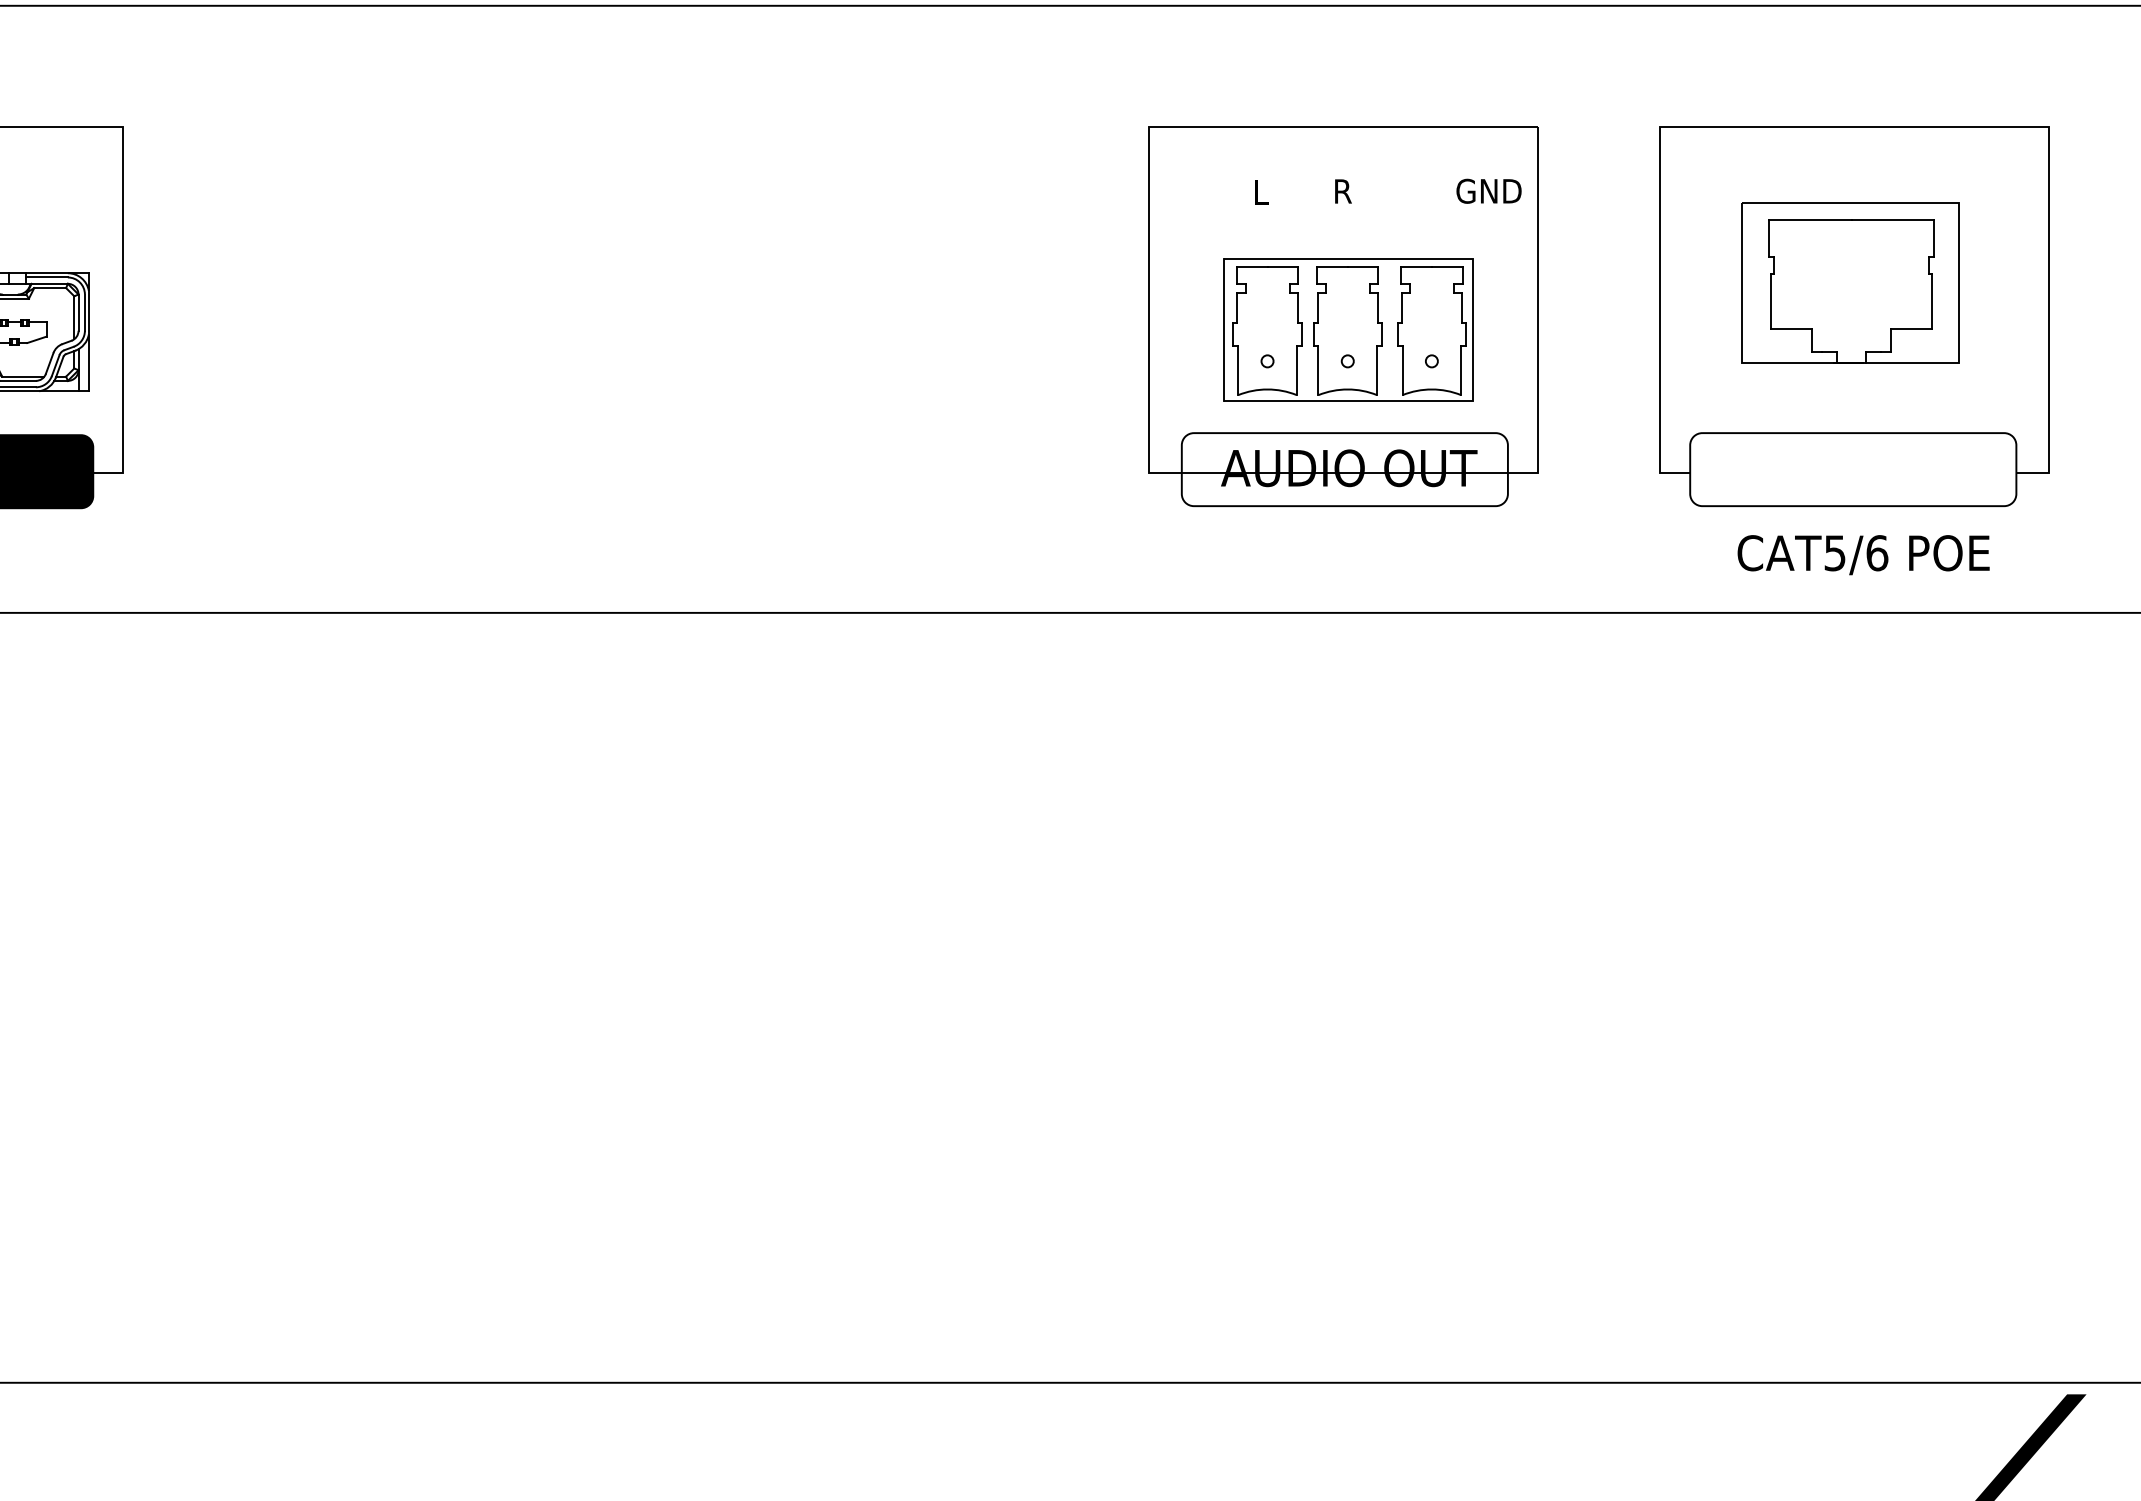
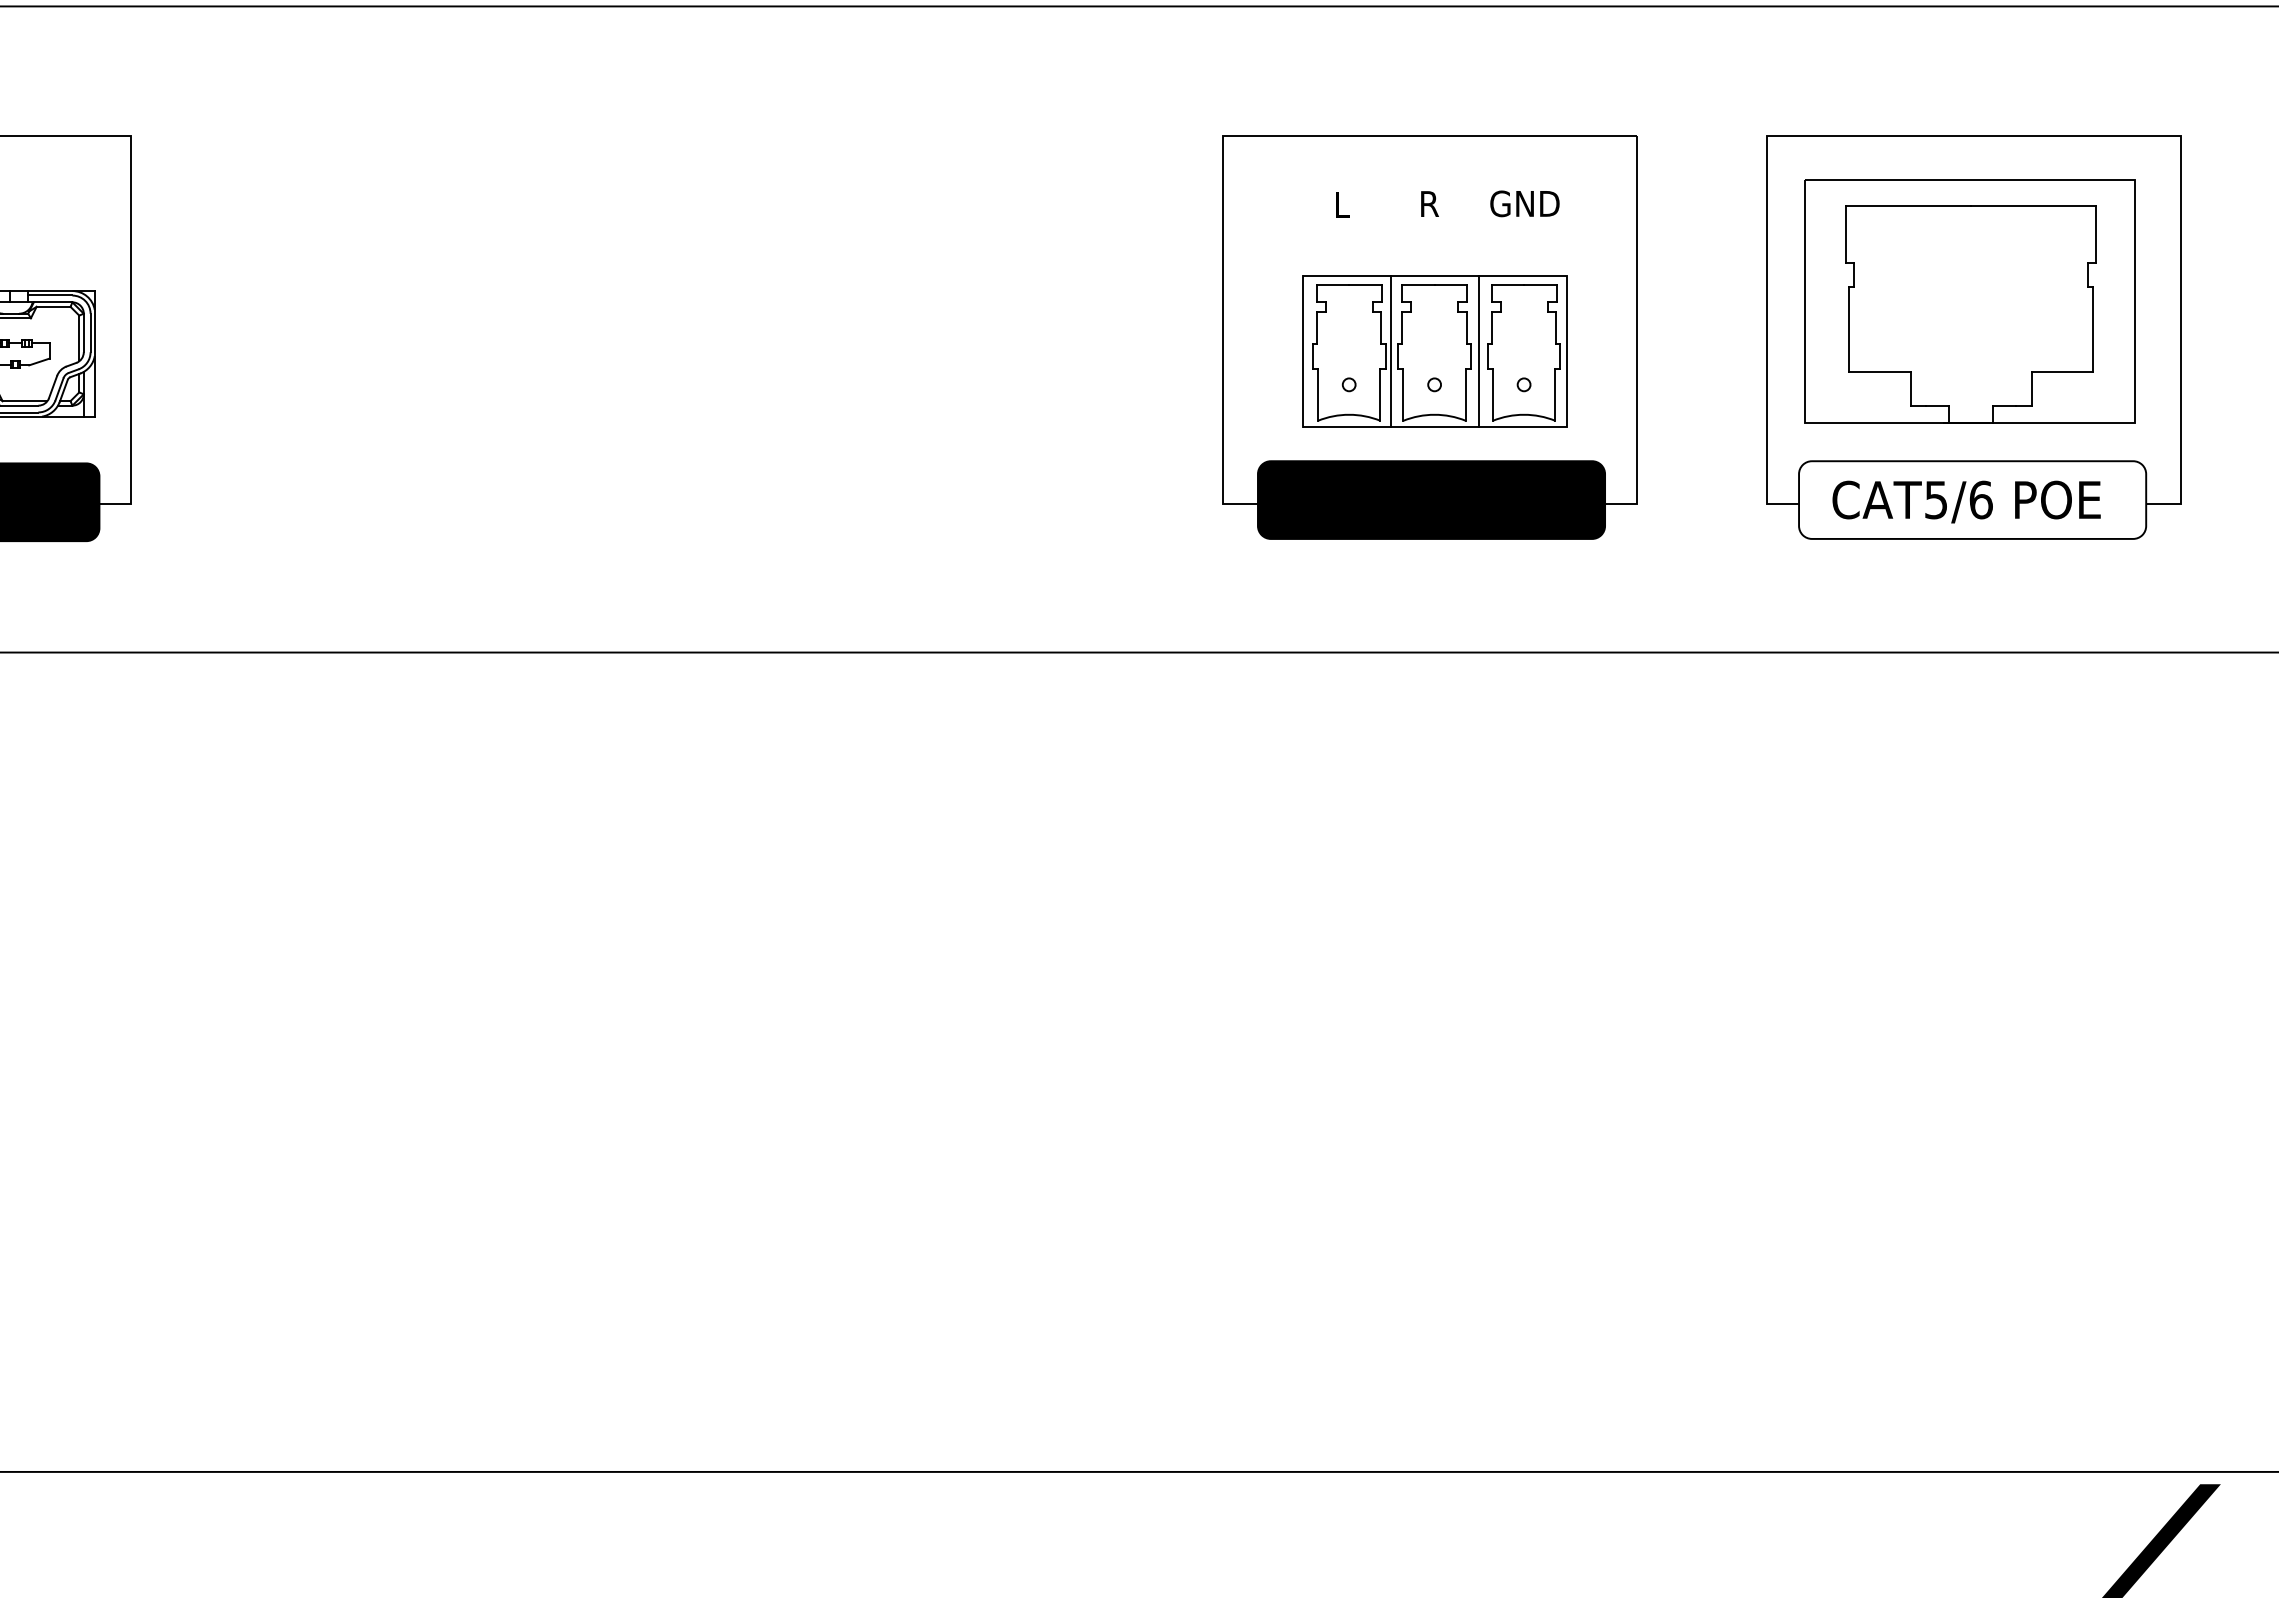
text: (1488, 190) -> (1524, 203), moved
part: (1850, 283) -> (1969, 301), size x1.43
line: (1307, 330) -> (1391, 351), added
line: (1389, 330) -> (1479, 351), added
fill: (1344, 469) -> (1431, 499), added
text: (1863, 554) -> (1966, 501), moved

